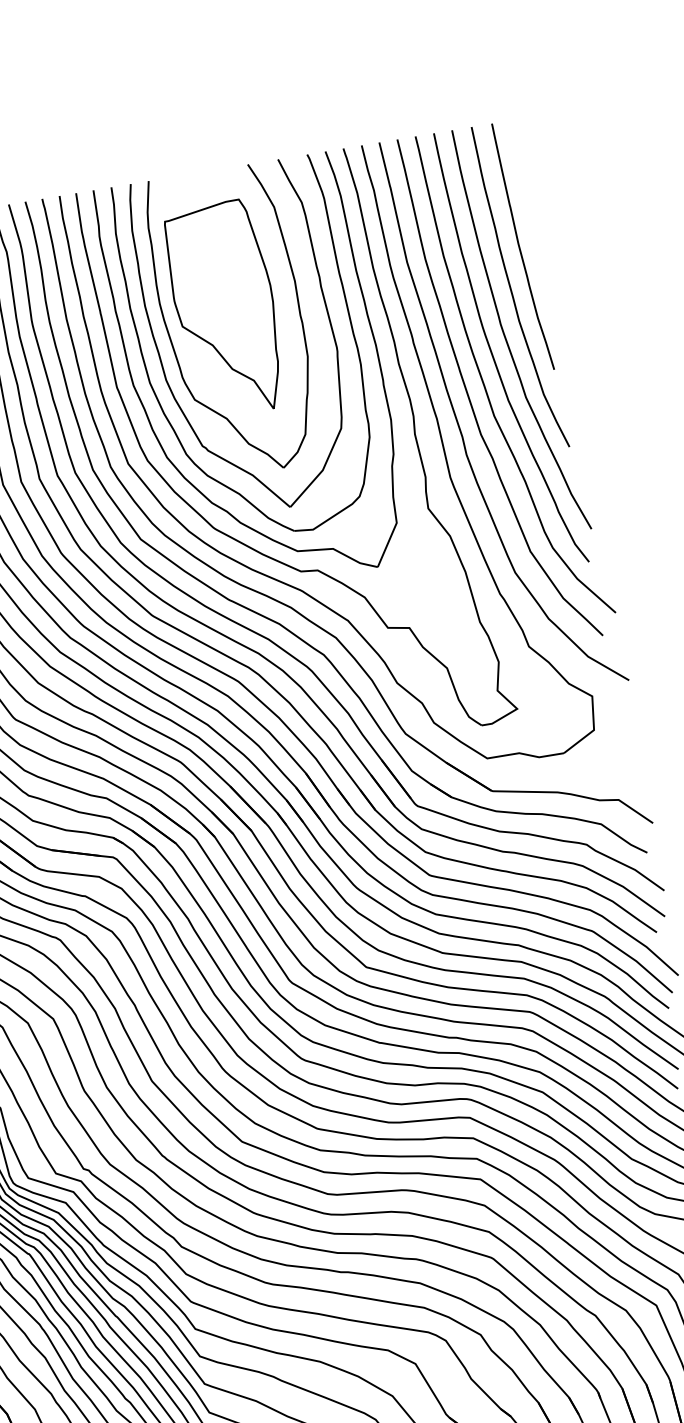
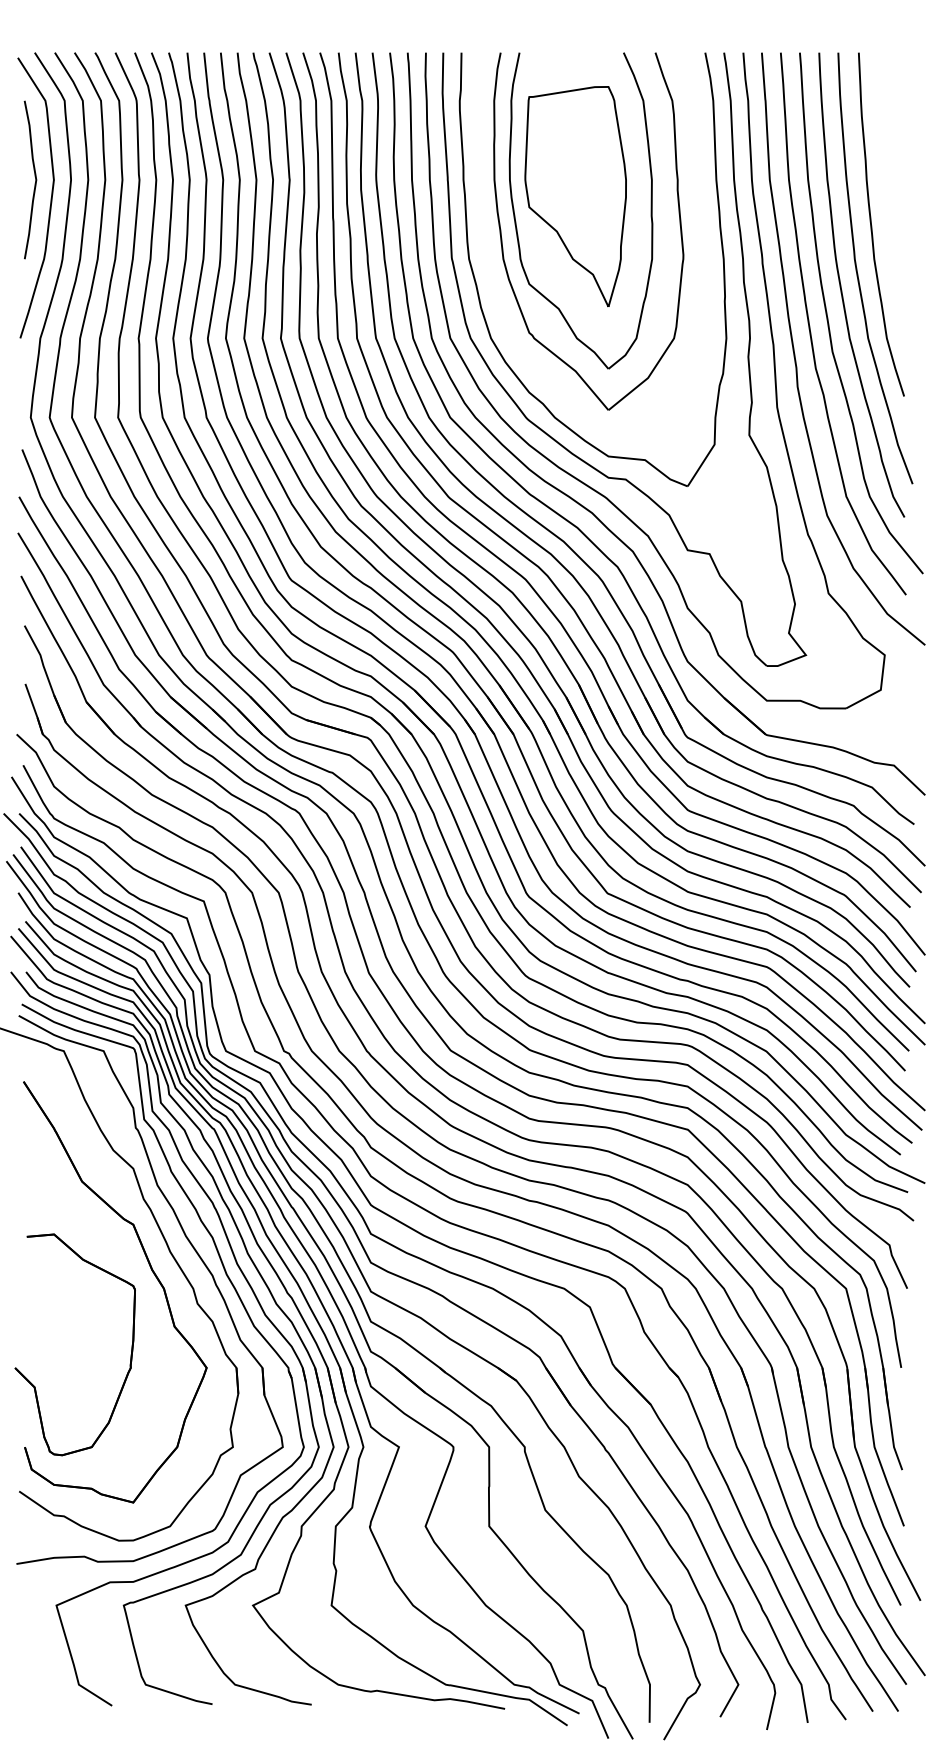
curve: (521, 248) -> (888, 185), removed
part: (157, 395) -> (491, 273), removed

